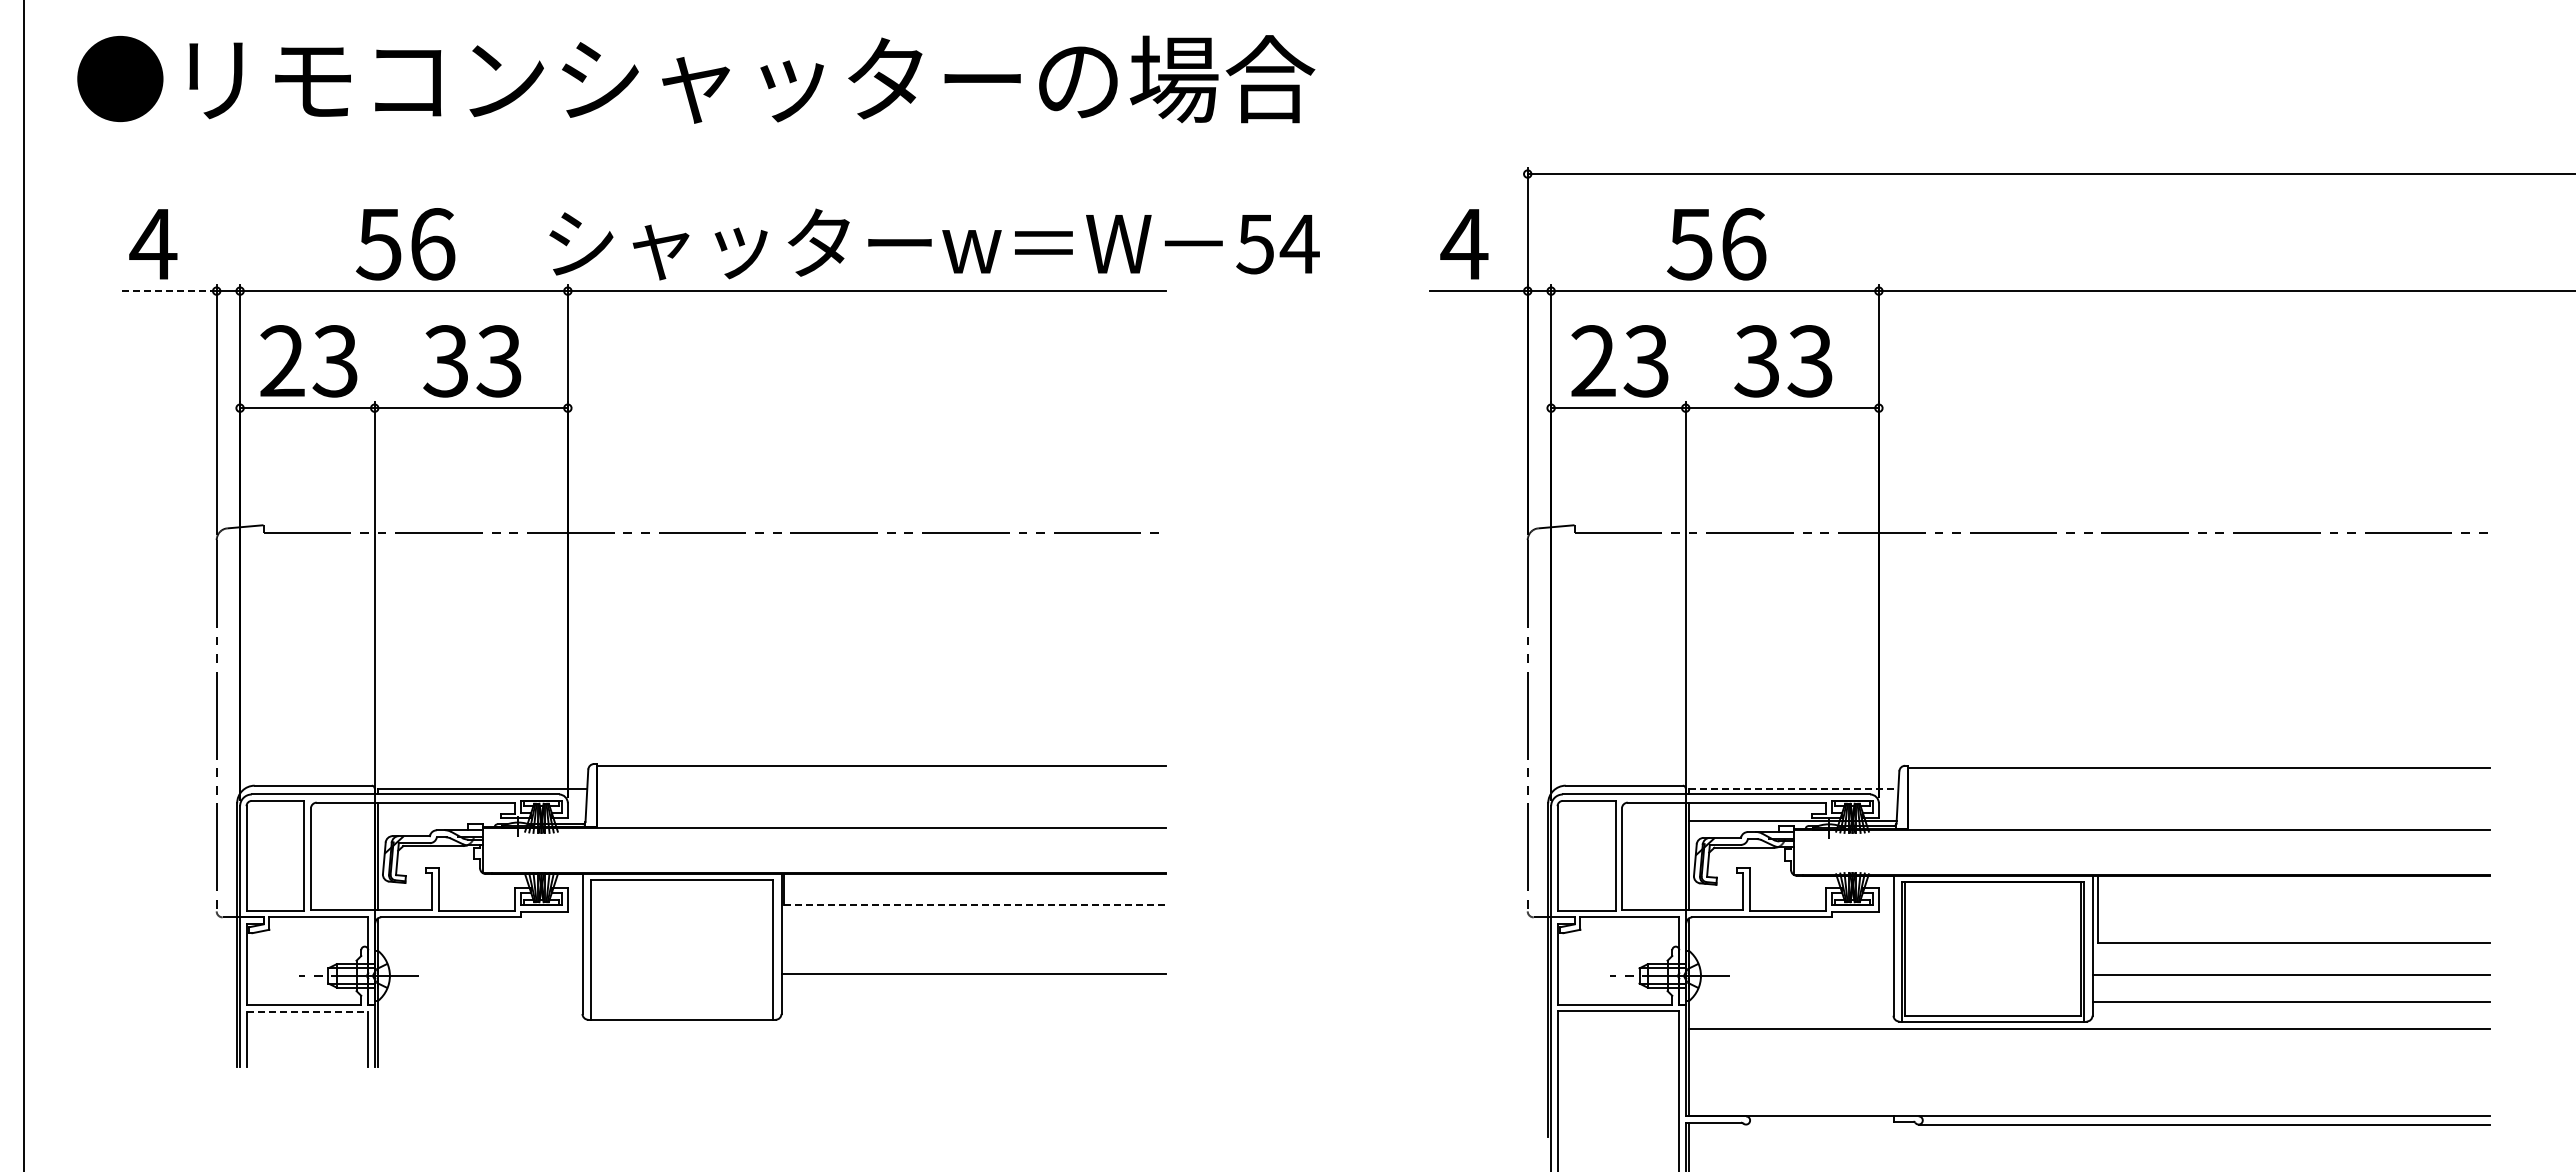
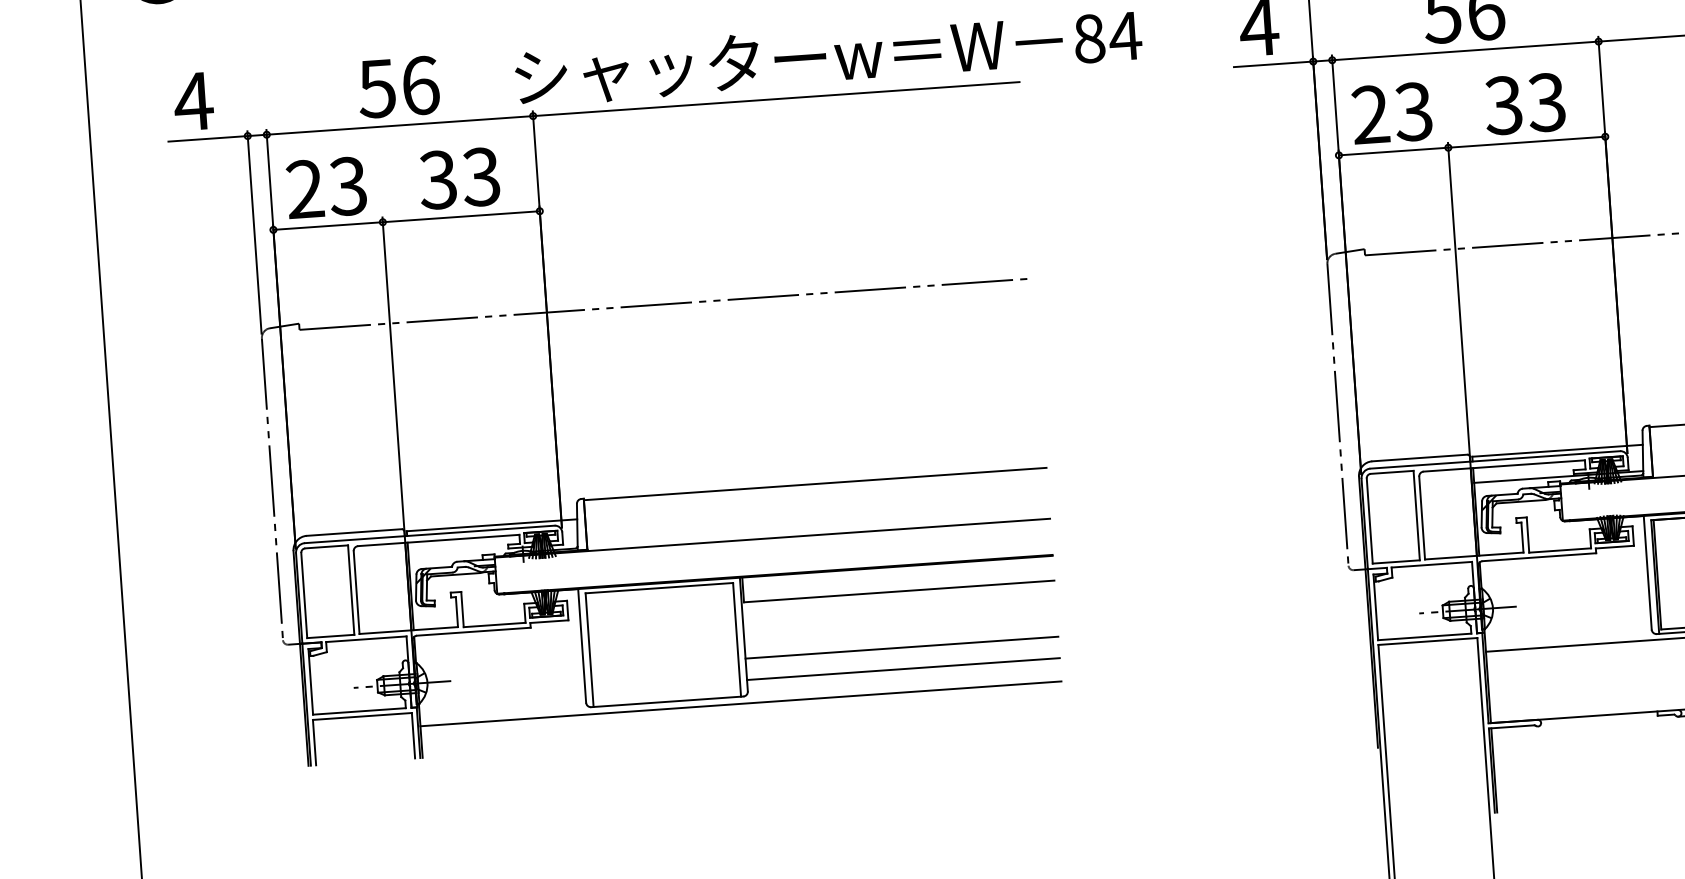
text: (1255, 244) -> (1089, 39), 54 -> 84
line: (167, 291) -> (207, 139), dashed -> solid
line: (1793, 788) -> (1557, 450), dashed -> solid
line: (975, 904) -> (899, 591), dashed -> solid
line: (973, 999) -> (903, 668), added
line: (307, 1011) -> (362, 716), dashed -> solid
line: (771, 1028) -> (740, 703), added

